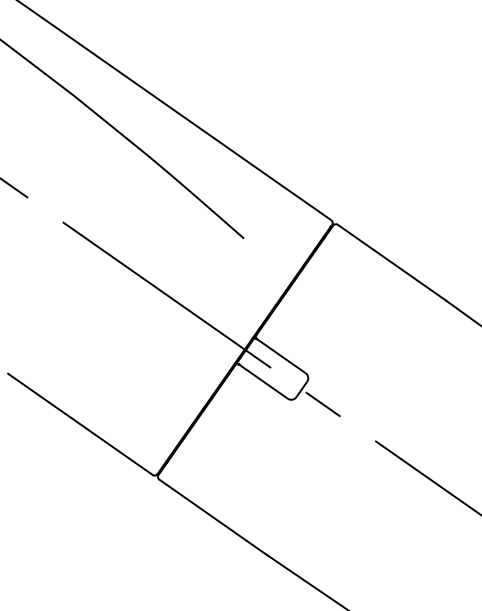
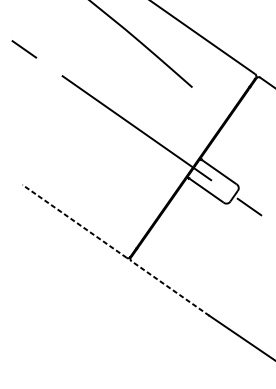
line: (80, 424) -> (74, 221), solid -> dashed
line: (212, 517) -> (169, 288), solid -> dashed

